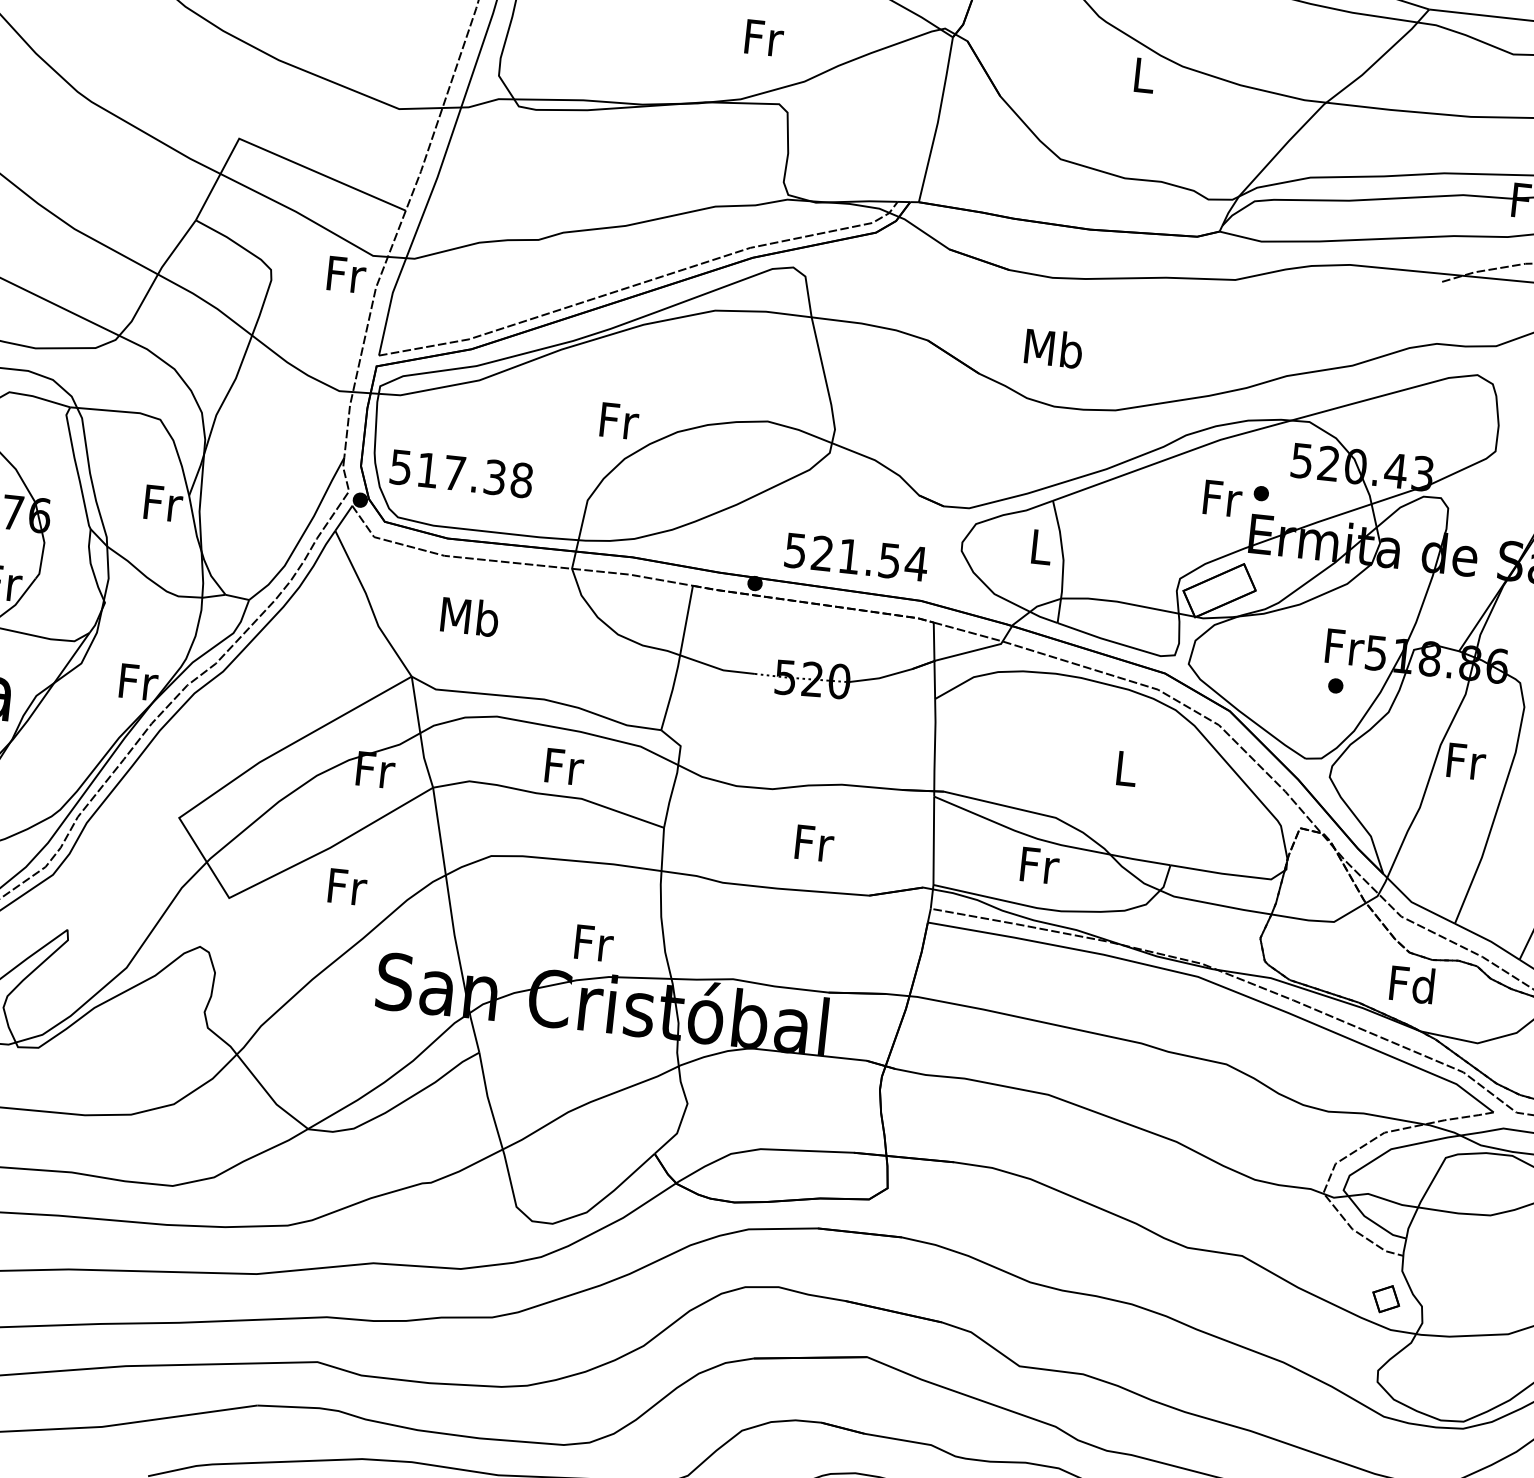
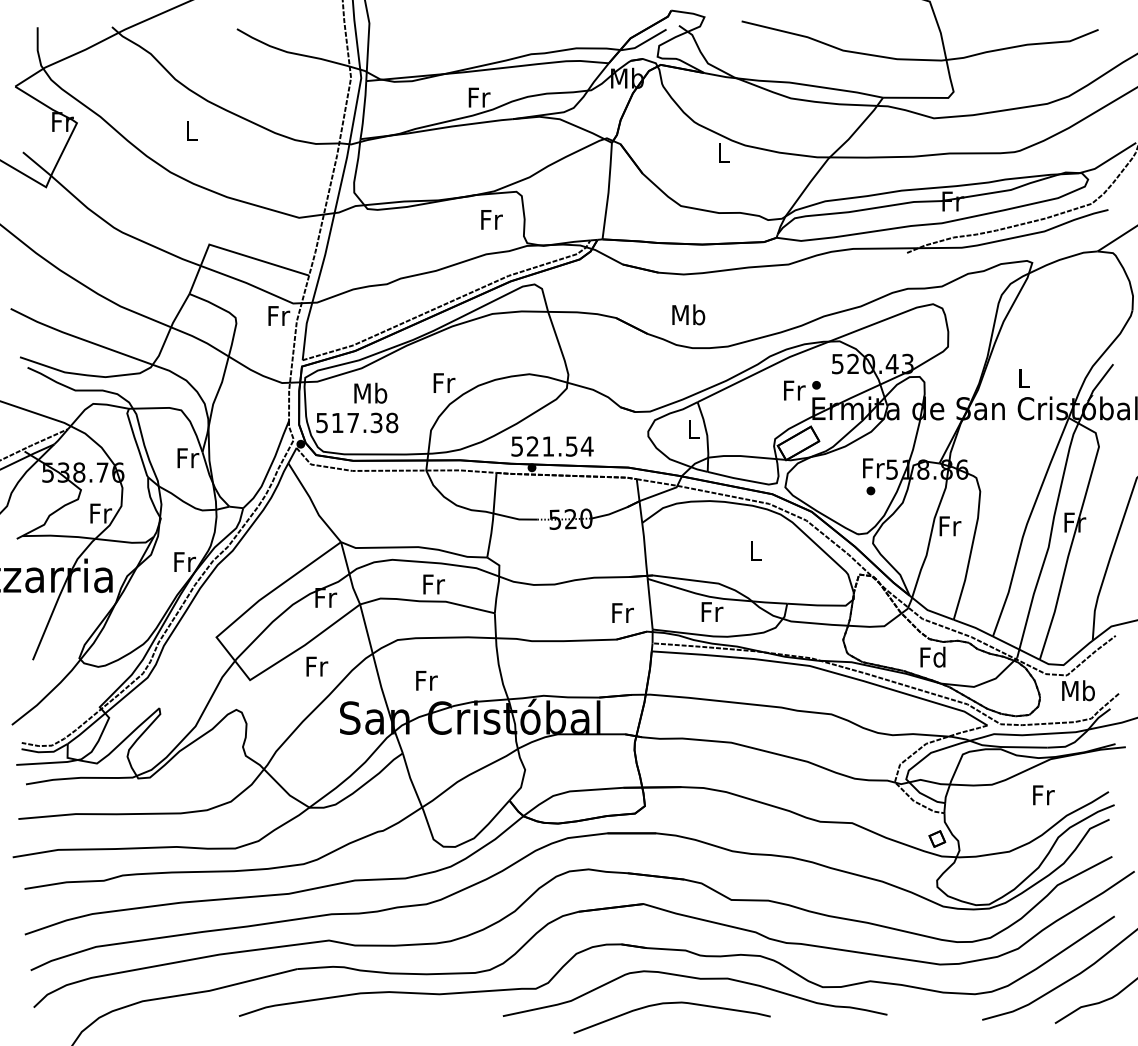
text: (763, 37) -> (491, 219), moved
text: (856, 557) -> (552, 446), moved
text: (469, 615) -> (370, 392), moved
text: (813, 842) -> (622, 612), moved
text: (593, 942) -> (426, 680), moved

